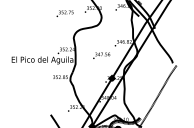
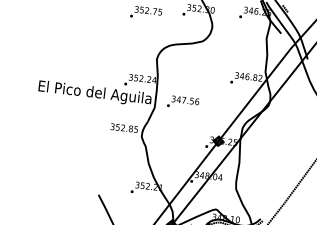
text: (101, 55) -> (183, 102), moved

